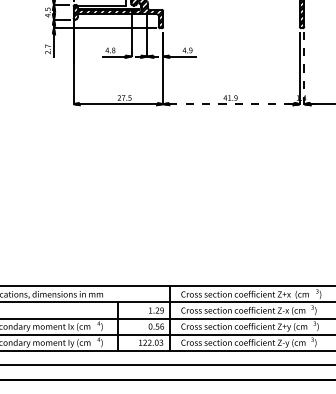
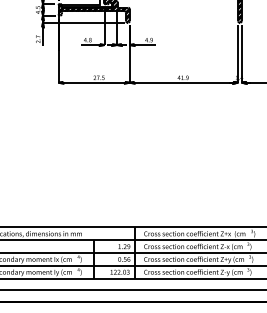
line: (304, 68) -> (241, 54), dashed -> solid
line: (232, 104) -> (184, 83), dashed -> solid

